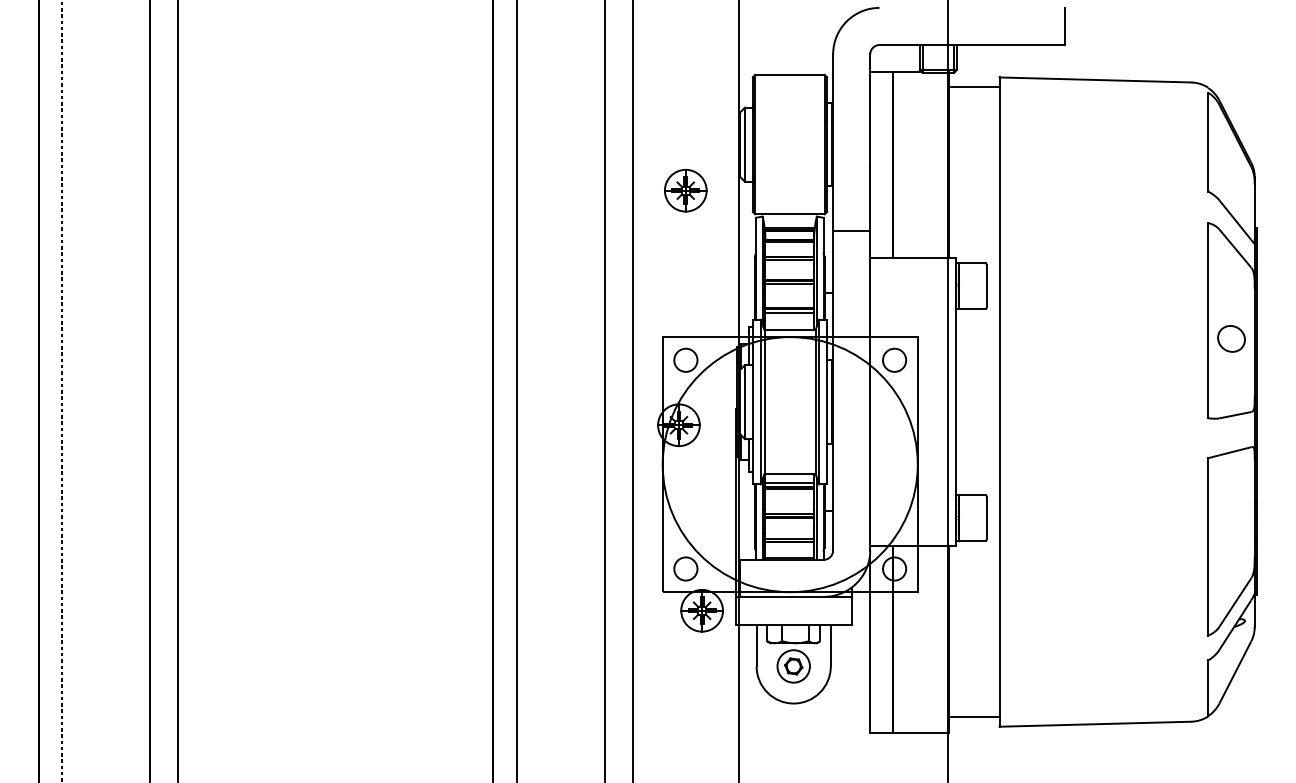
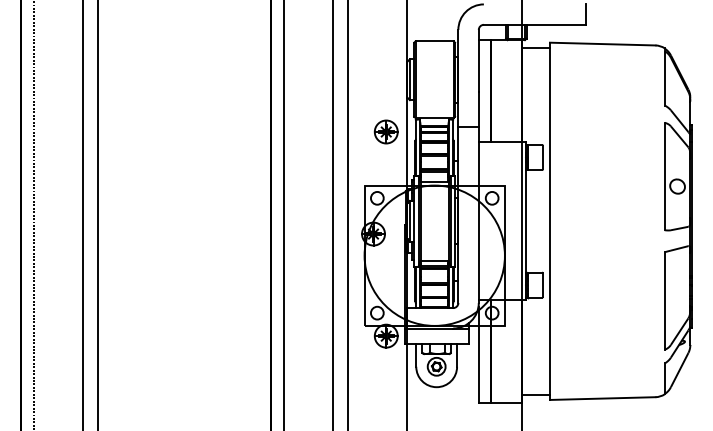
part: (684, 189) -> (385, 131), moved

